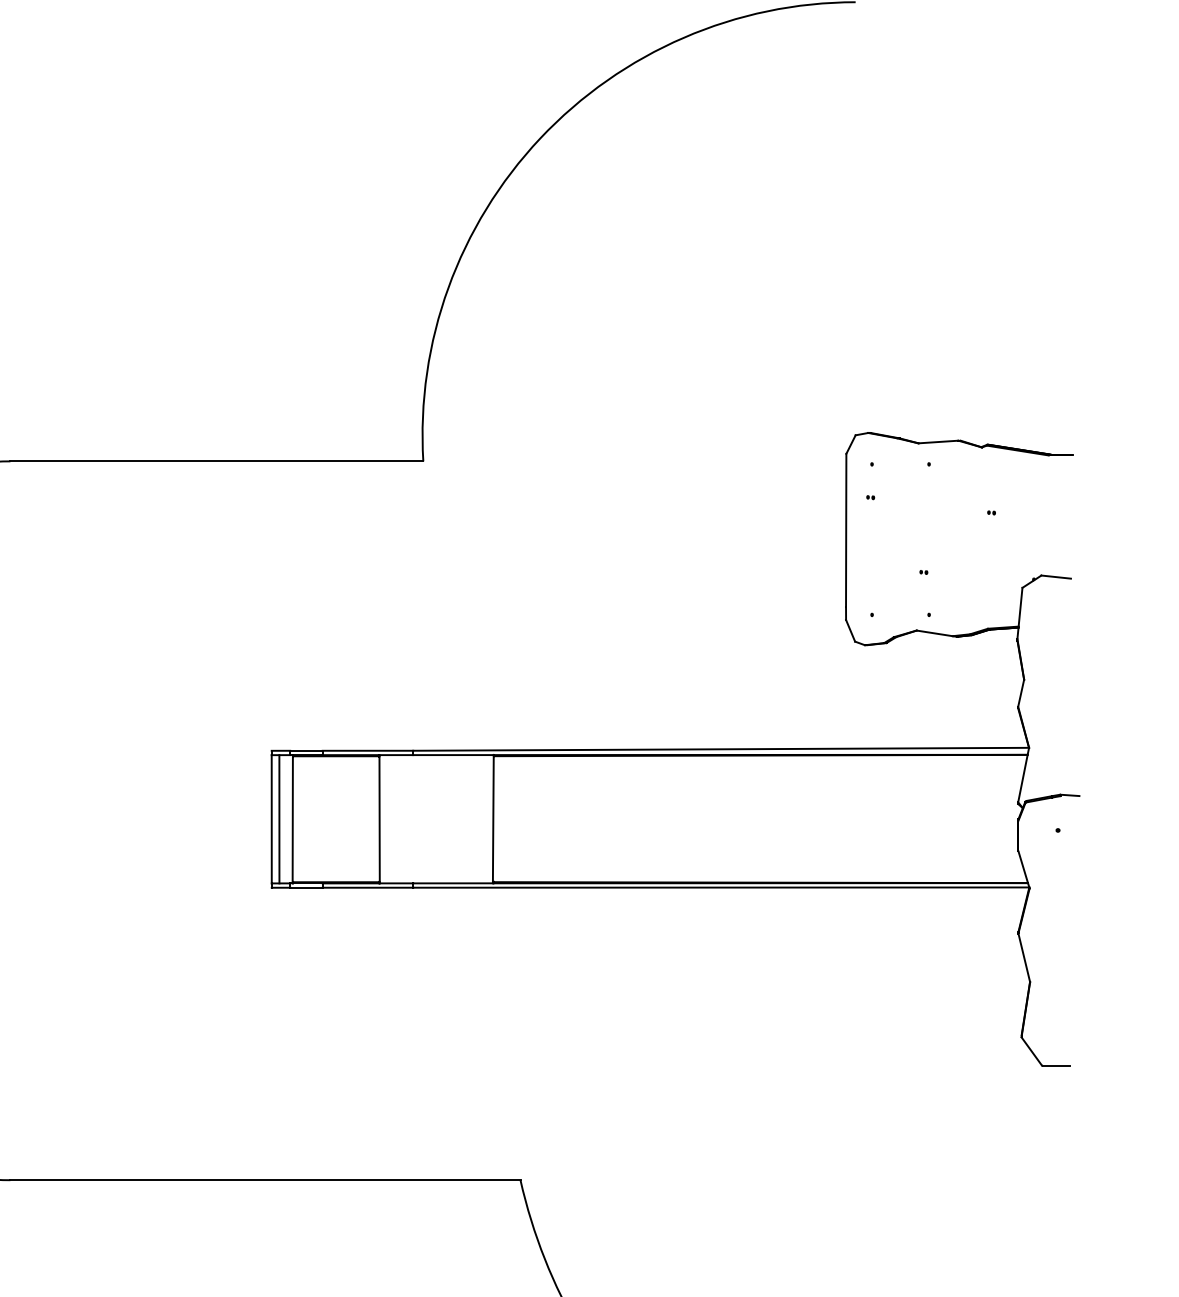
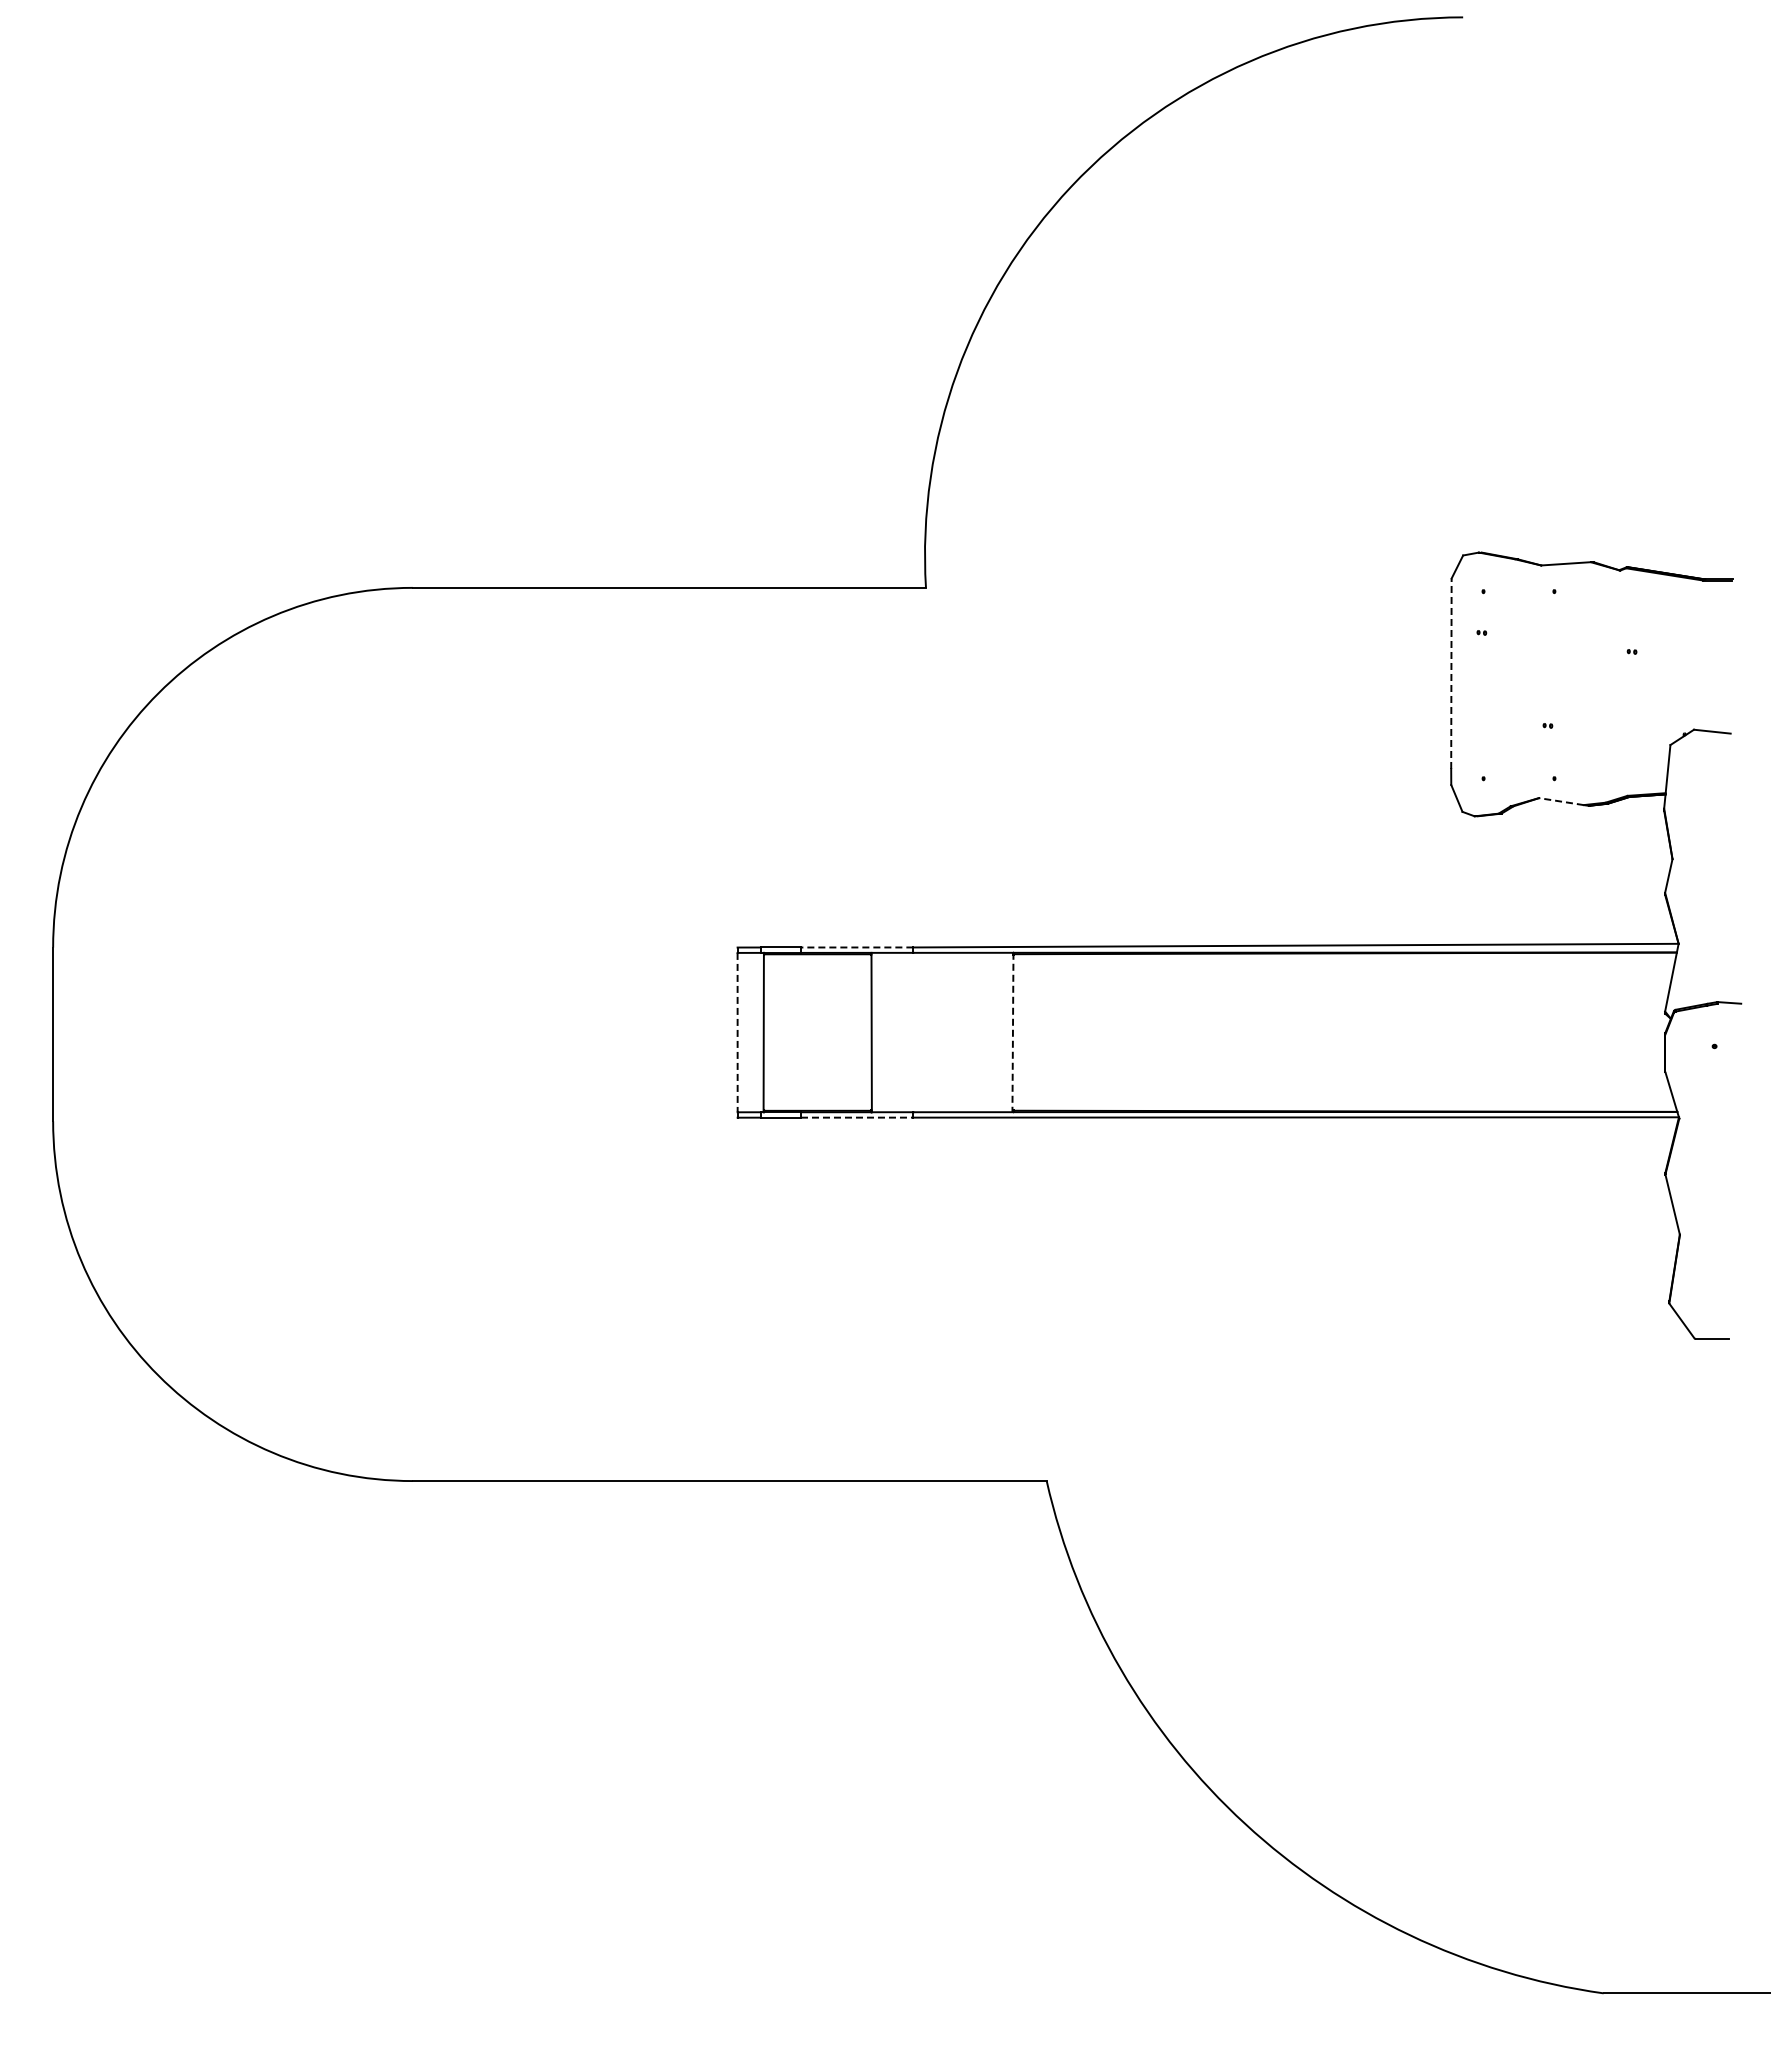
line: (846, 530) -> (1451, 673), solid -> dashed
line: (934, 633) -> (1561, 801), solid -> dashed
line: (367, 750) -> (856, 947), solid -> dashed
line: (271, 819) -> (737, 1032), solid -> dashed
line: (279, 819) -> (747, 1032), removed
line: (492, 819) -> (1012, 1032), solid -> dashed
line: (368, 887) -> (857, 1117), solid -> dashed

